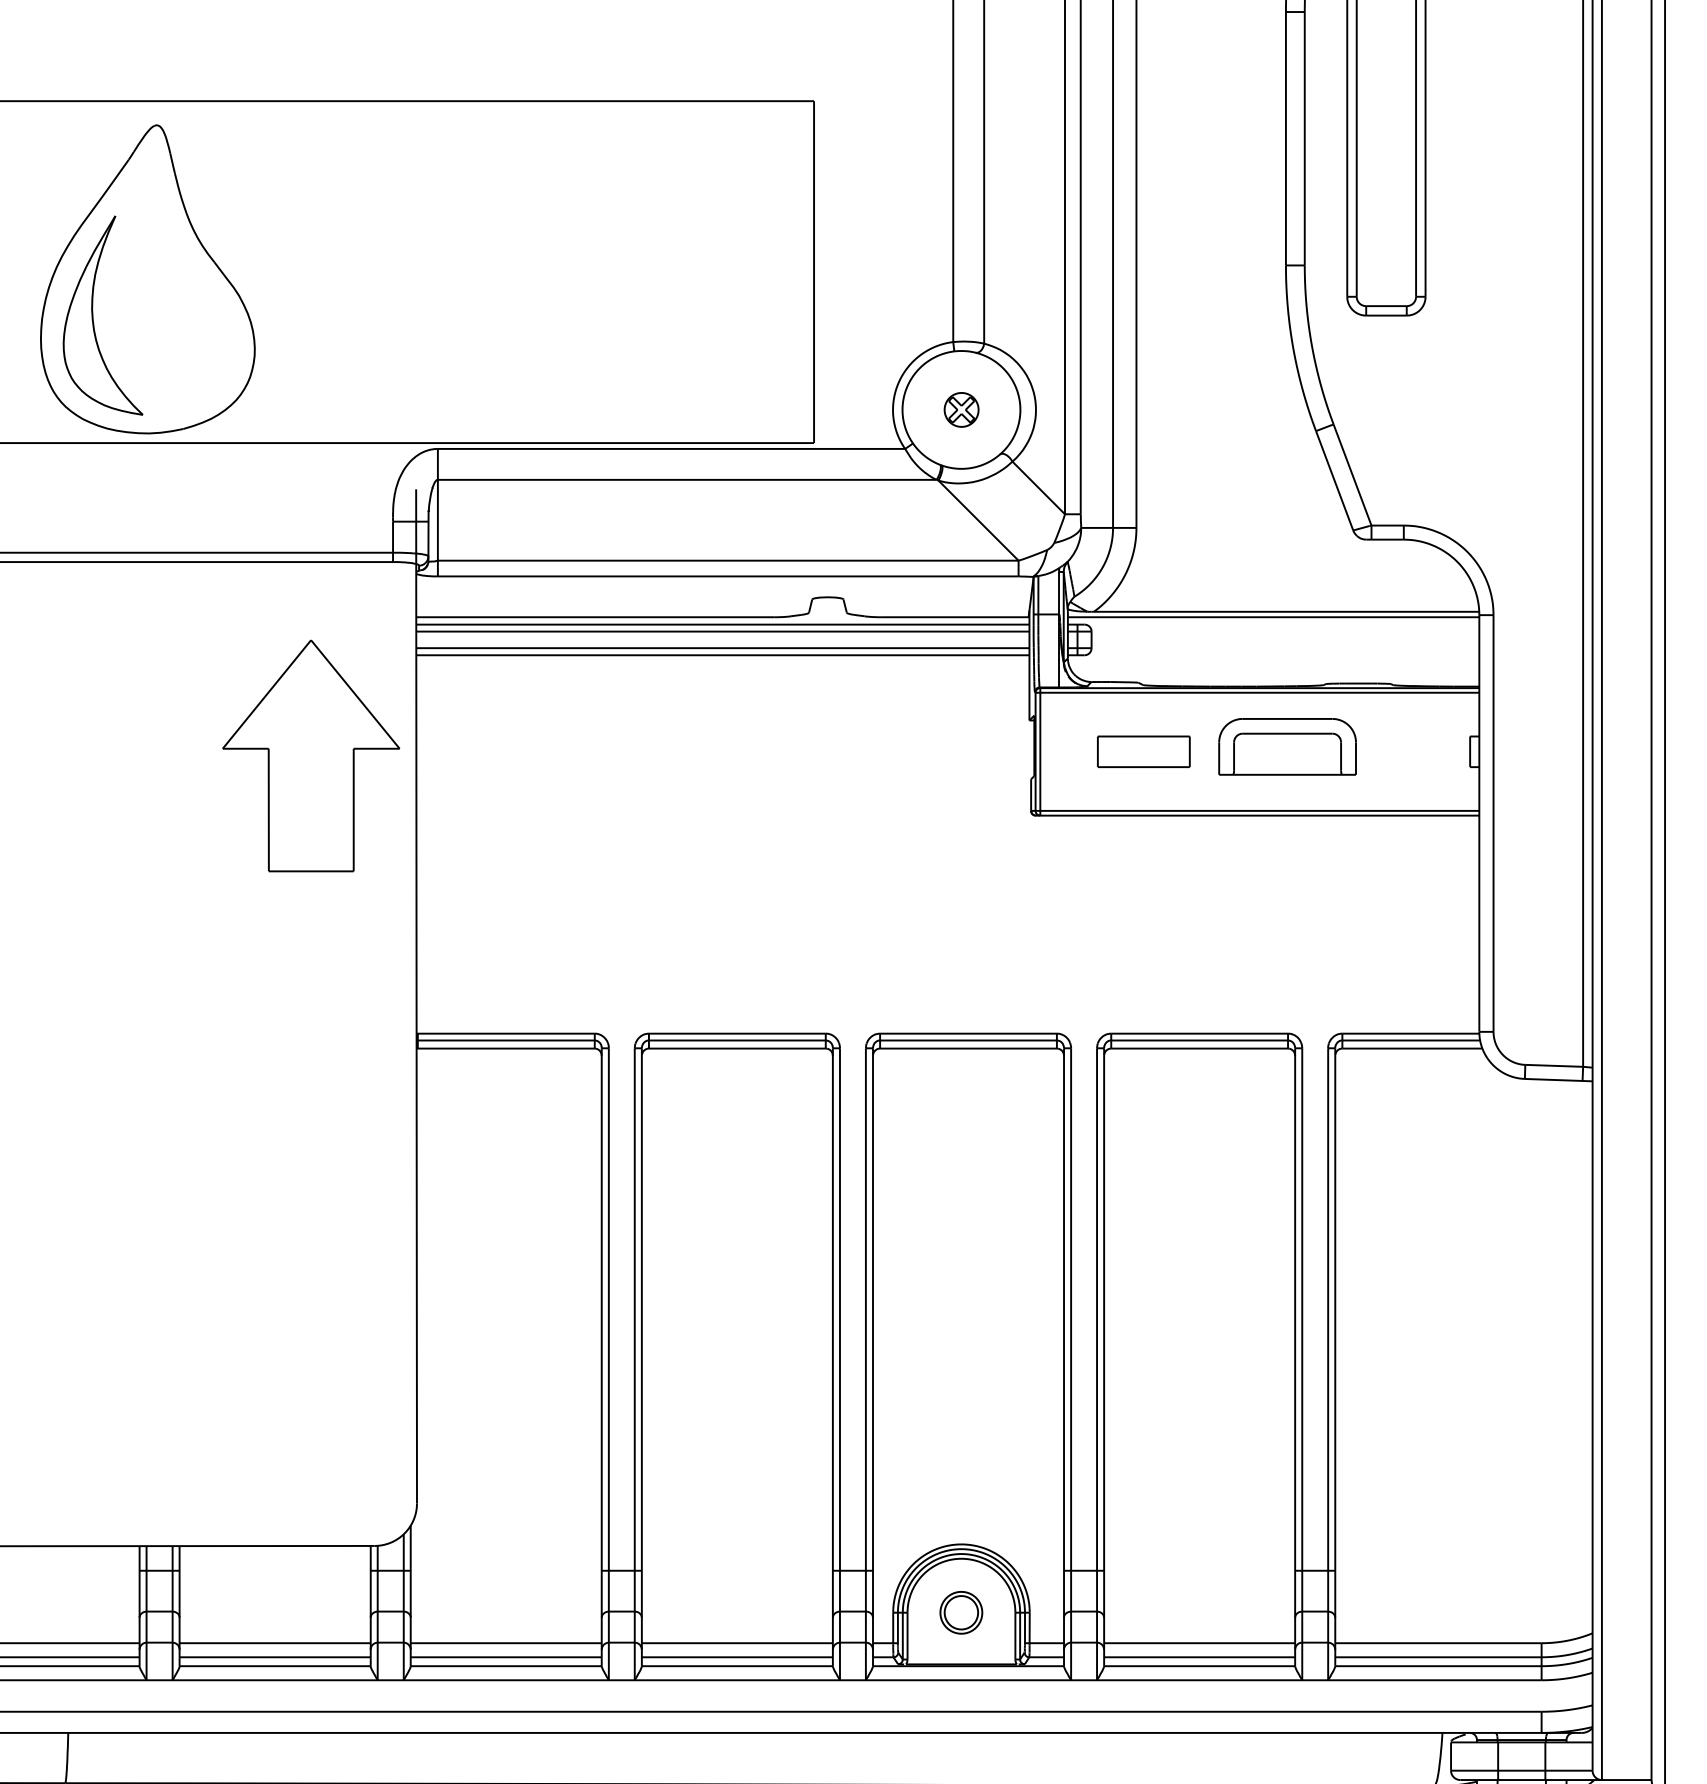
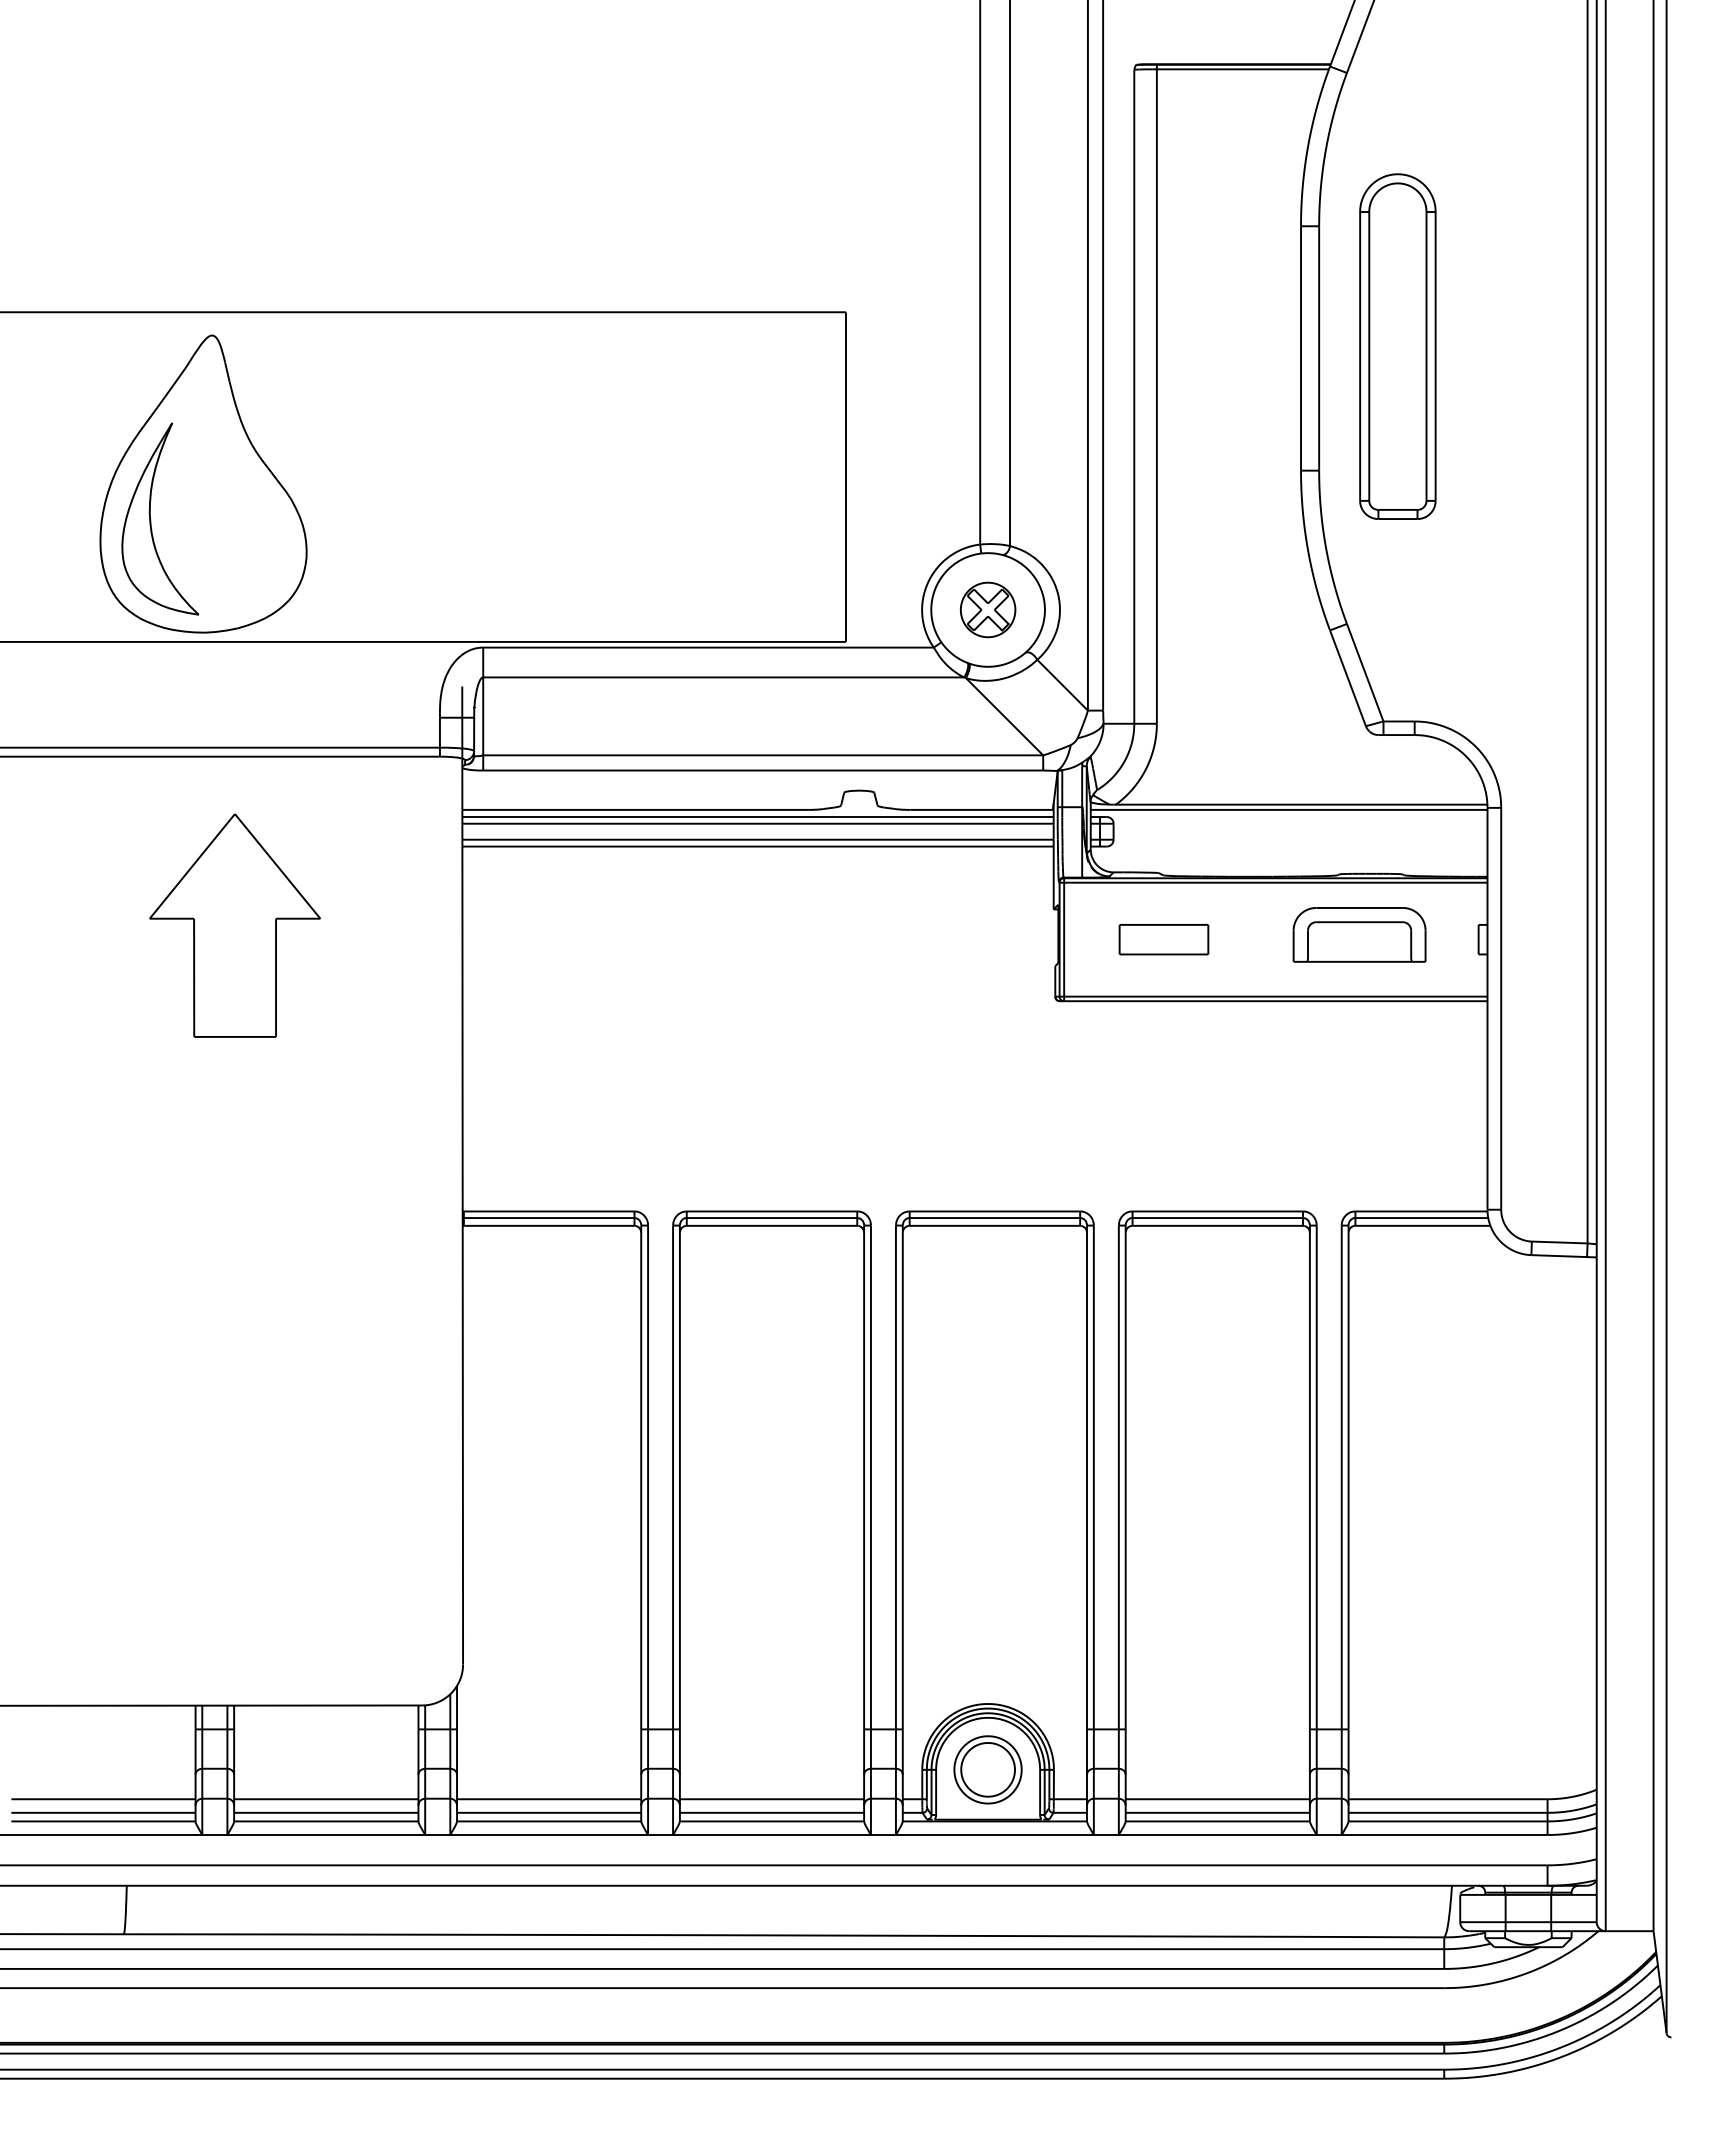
part: (961, 409) -> (988, 609), size x1.67
part: (1287, 746) -> (1359, 934), moved
part: (310, 755) -> (234, 925), moved
part: (960, 1612) -> (987, 1769), size x1.67

